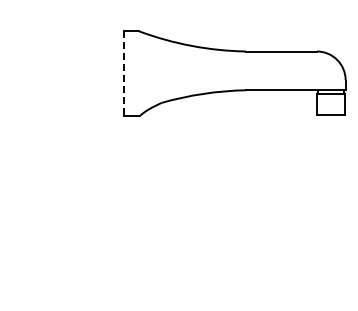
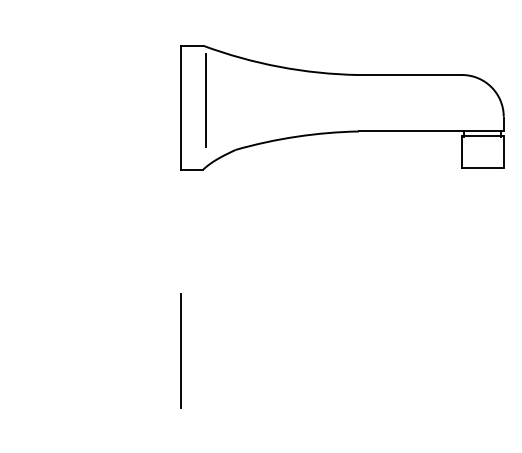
line: (140, 68) -> (204, 99), added
line: (124, 73) -> (181, 107), dashed -> solid
line: (123, 240) -> (180, 350), added

